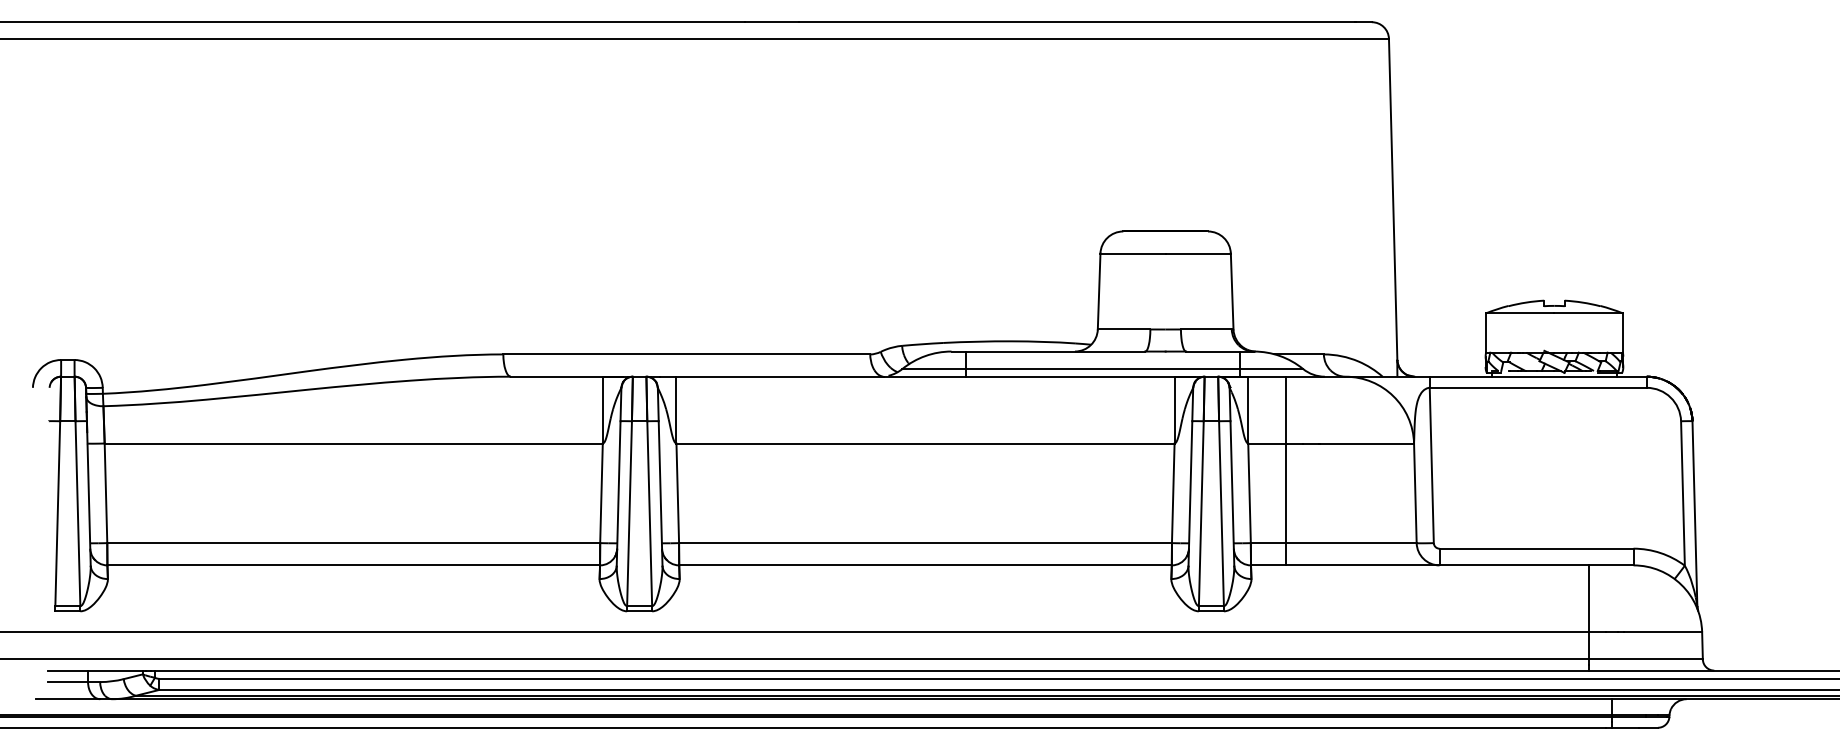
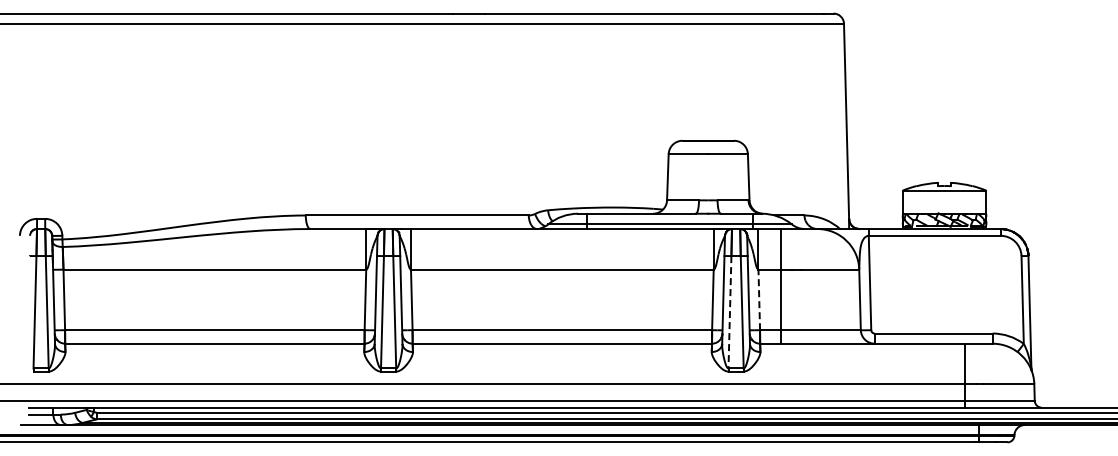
line: (1249, 492) -> (759, 299), solid -> dashed
line: (1200, 514) -> (729, 312), solid -> dashed

